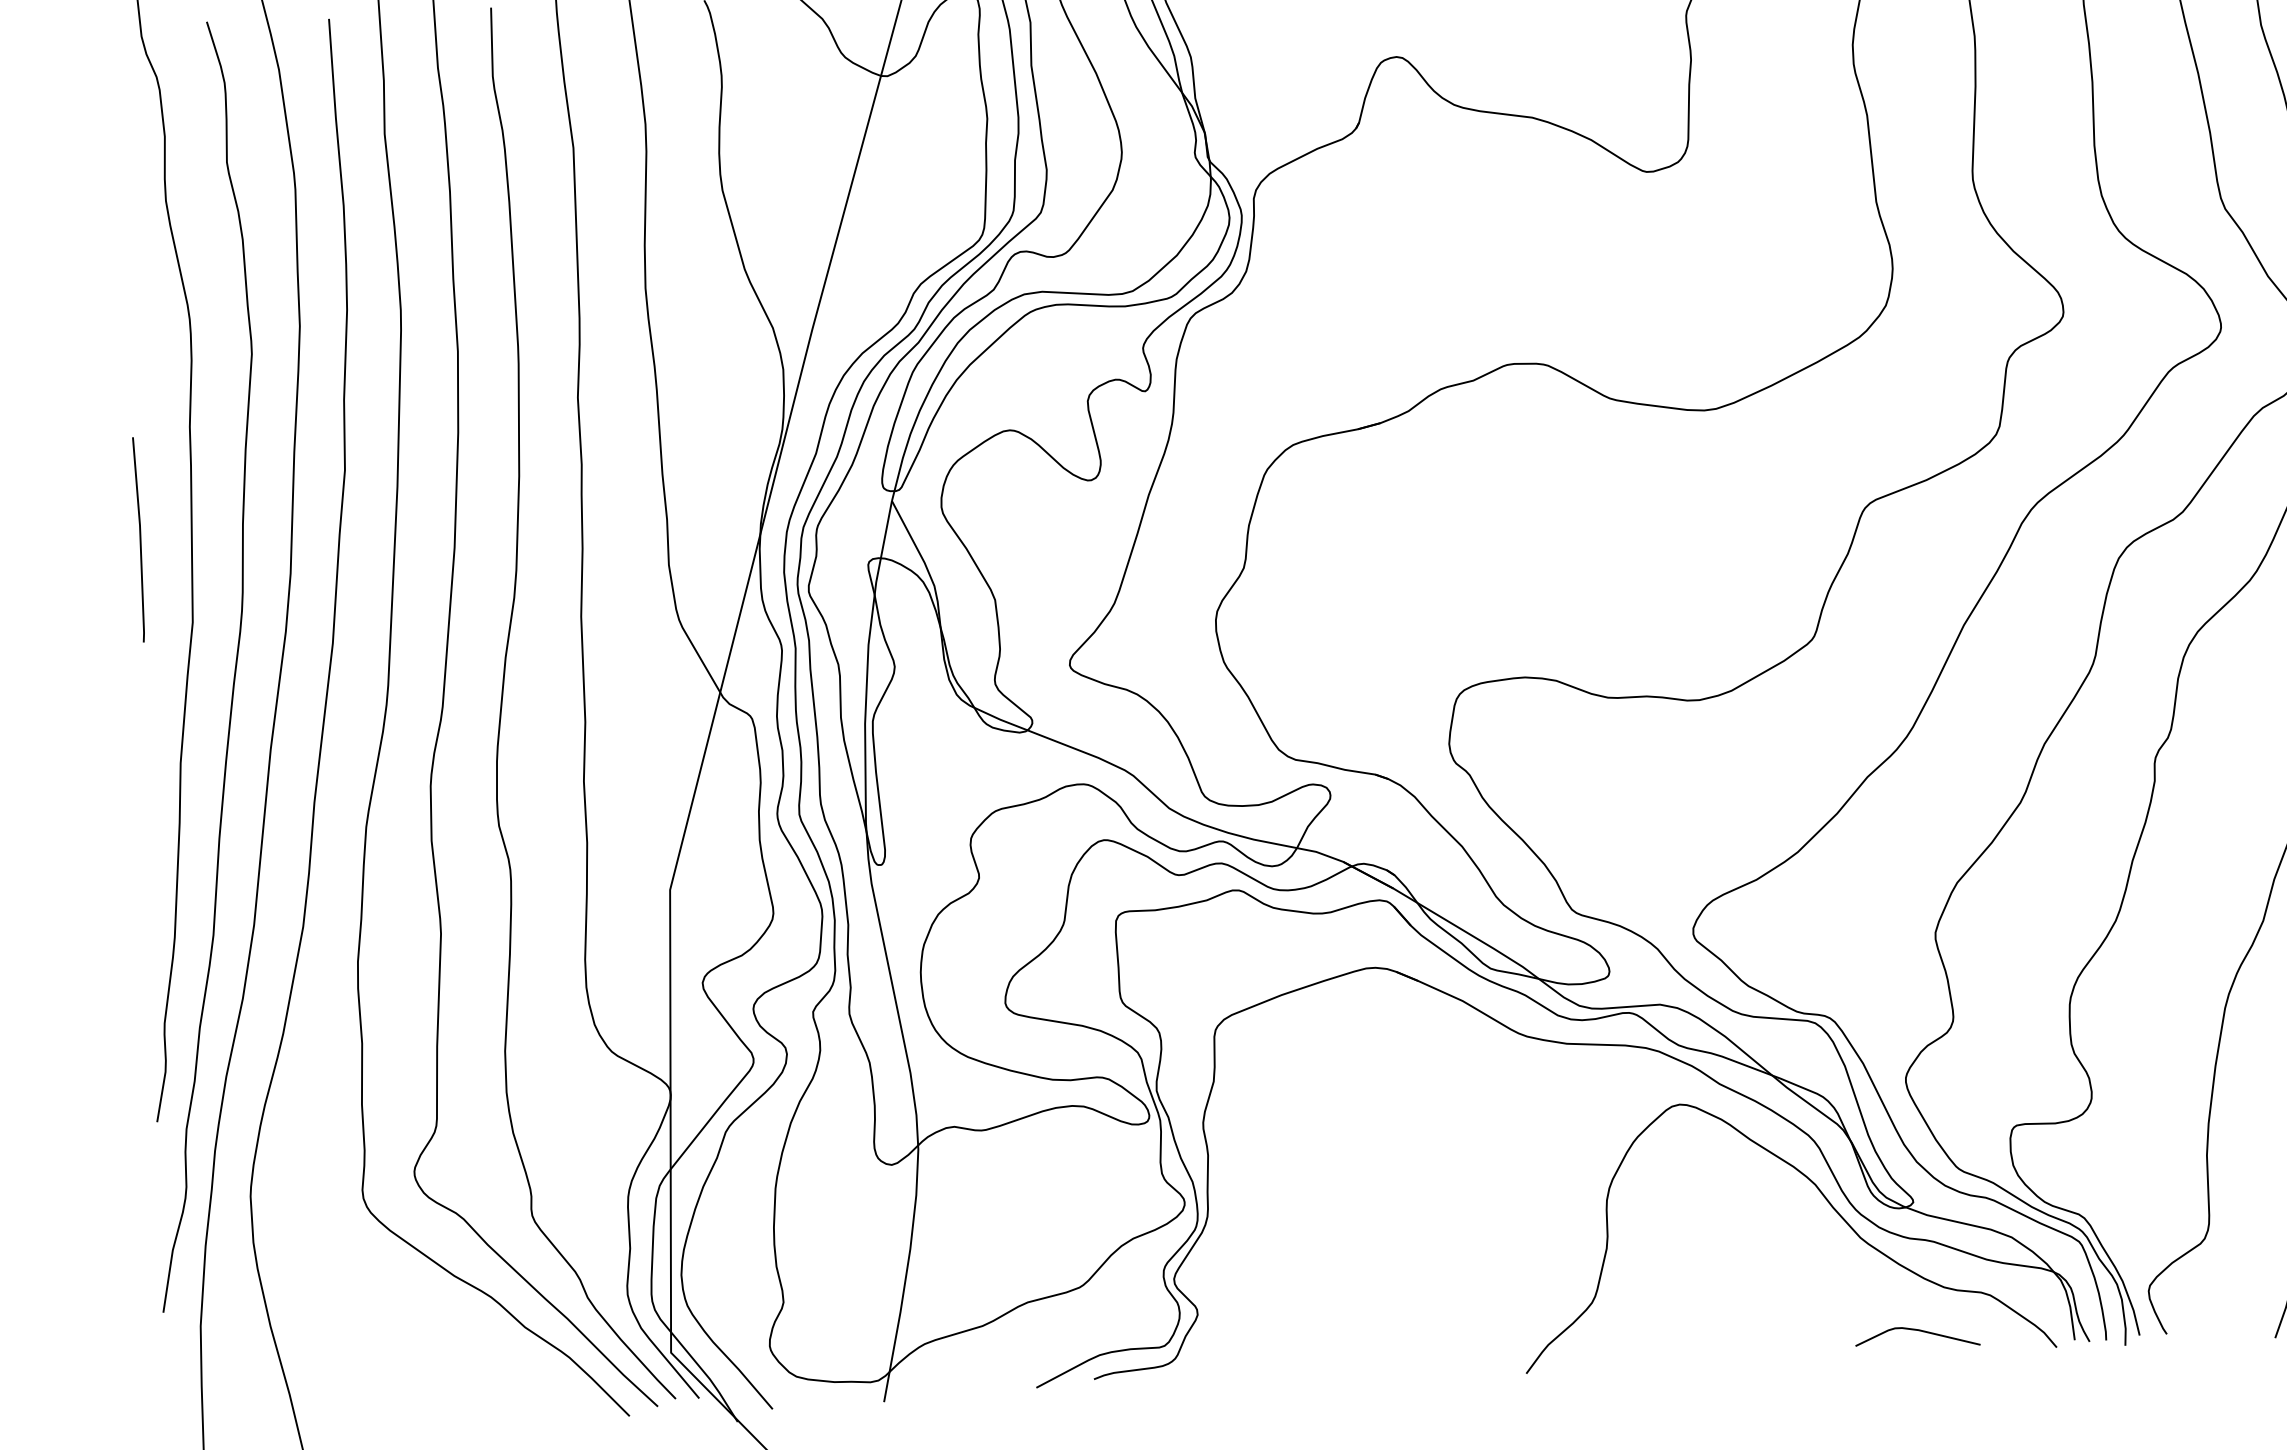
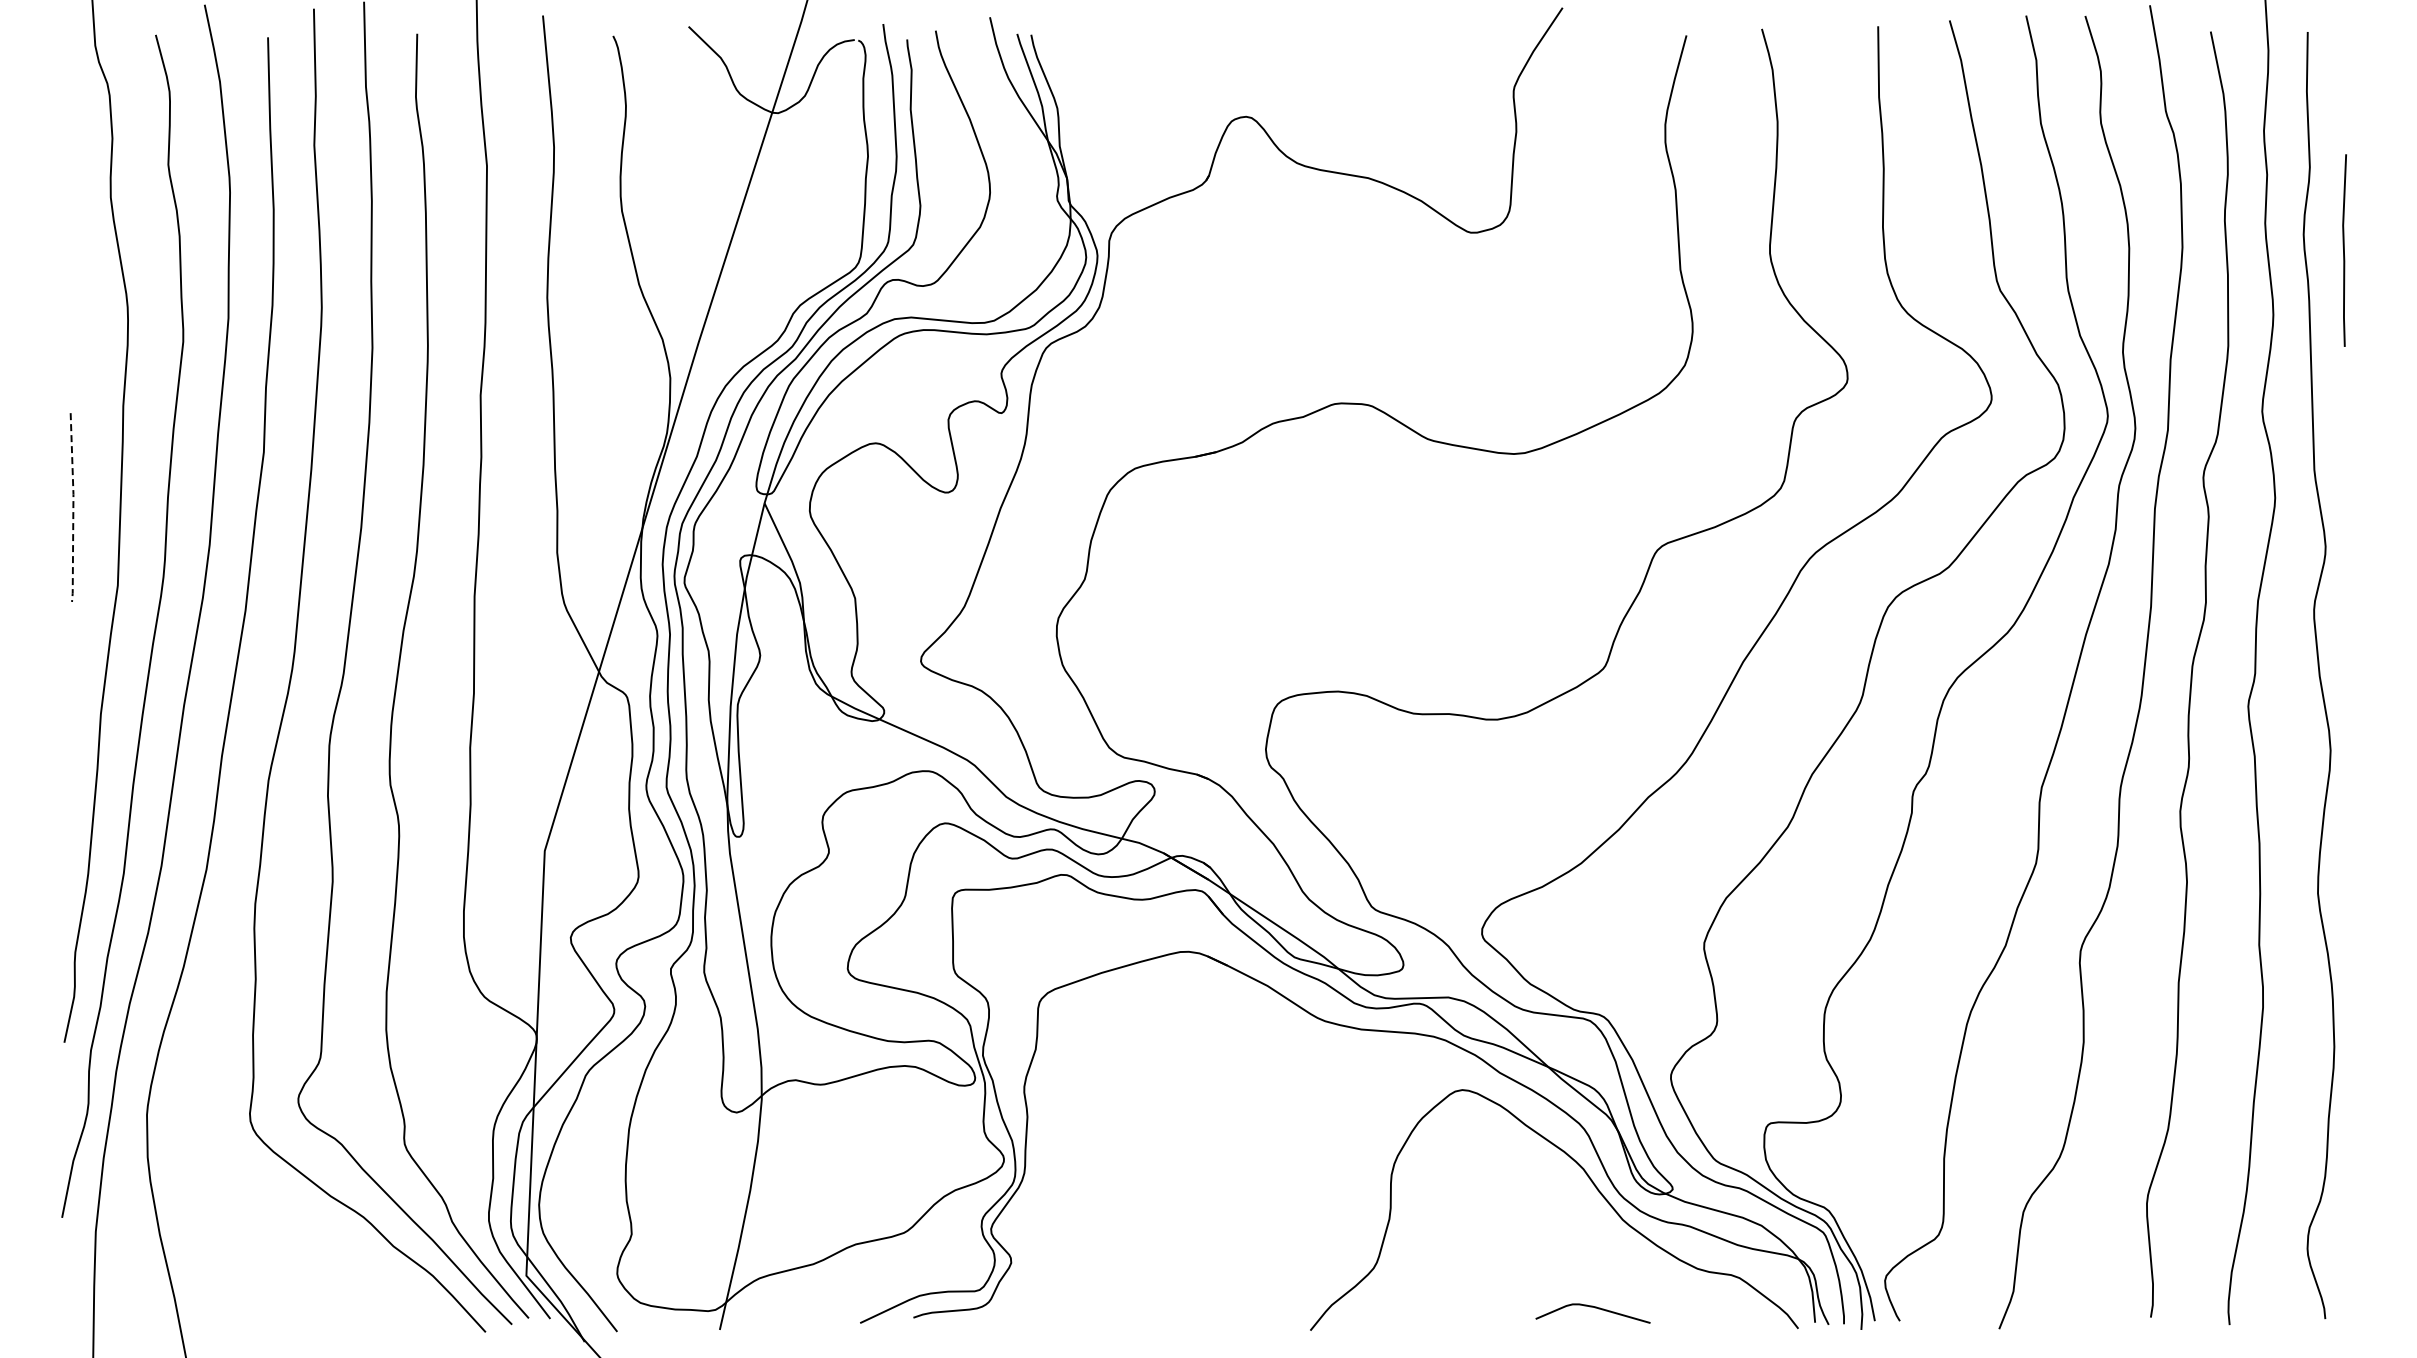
line: (140, 539) -> (73, 507), solid -> dashed
curve: (1920, 1331) -> (1595, 1308), moved

